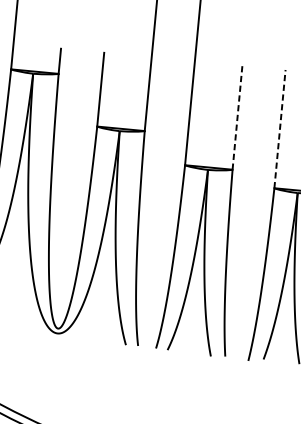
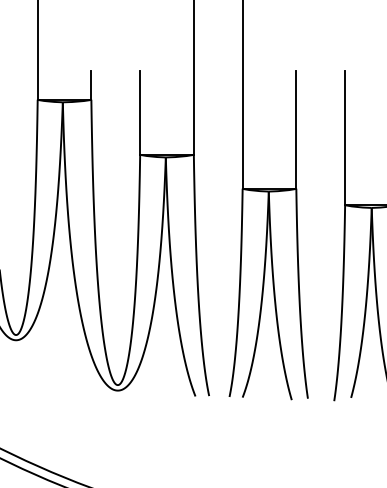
line: (237, 118) -> (296, 130), dashed -> solid
line: (280, 129) -> (345, 138), dashed -> solid

